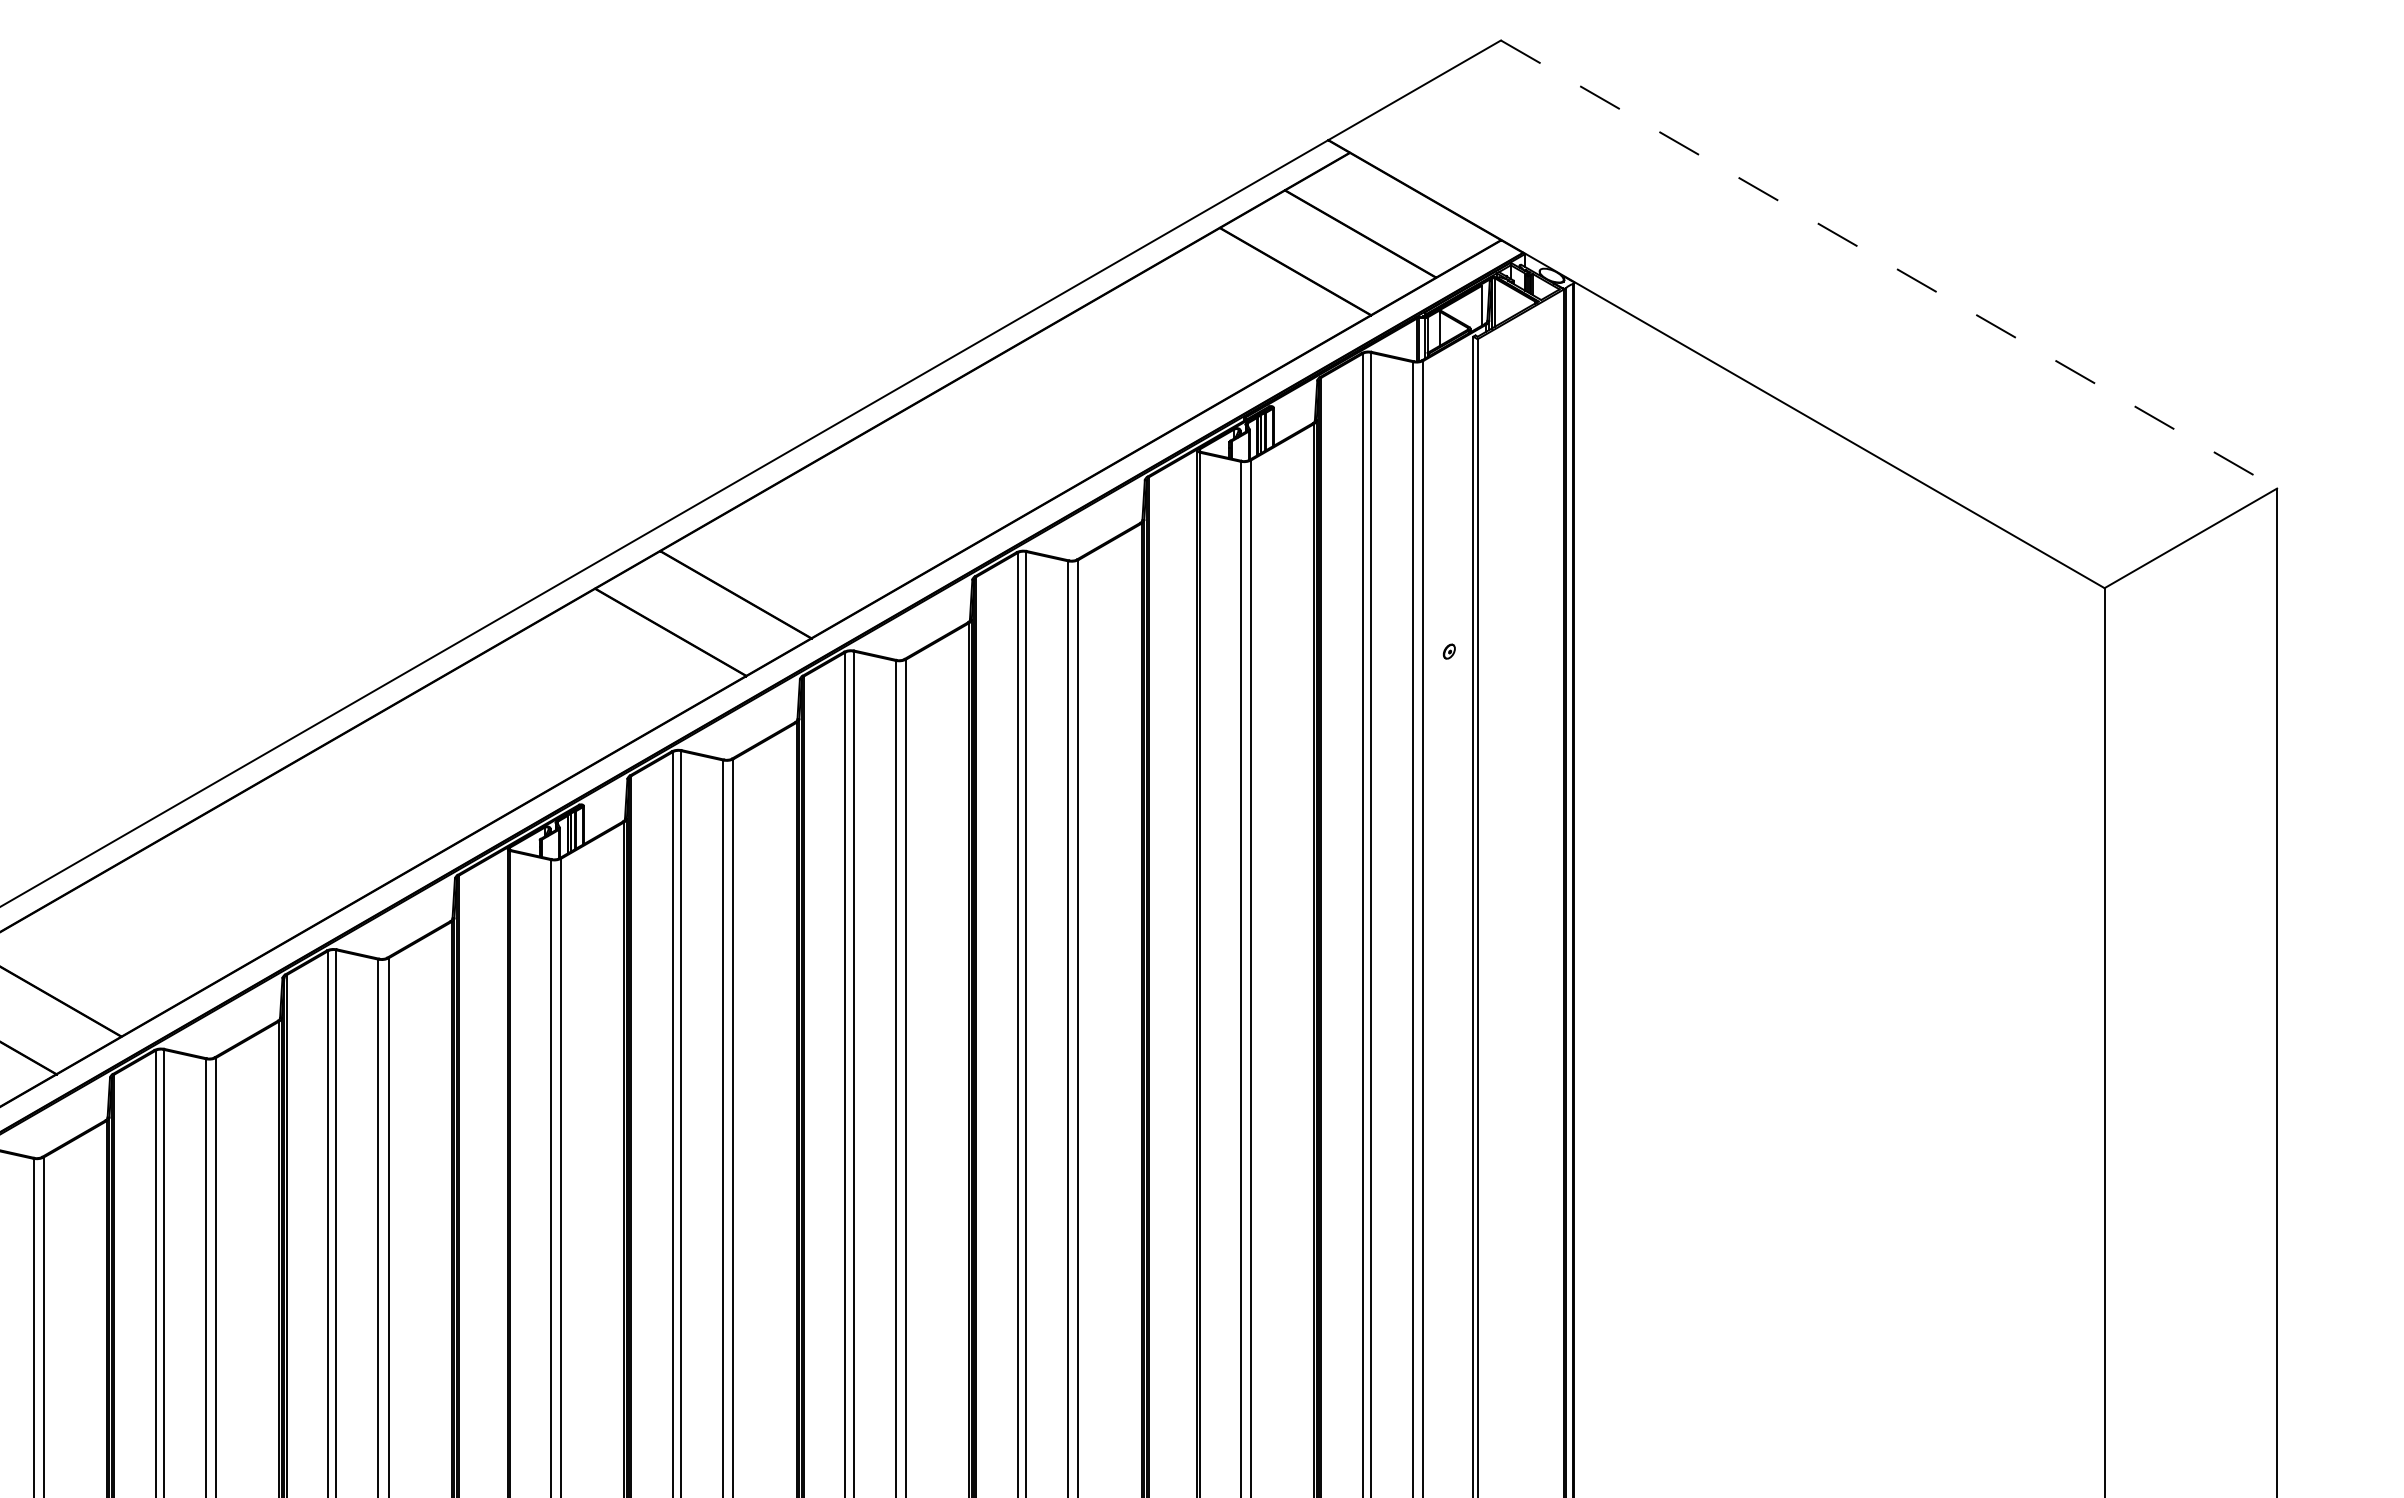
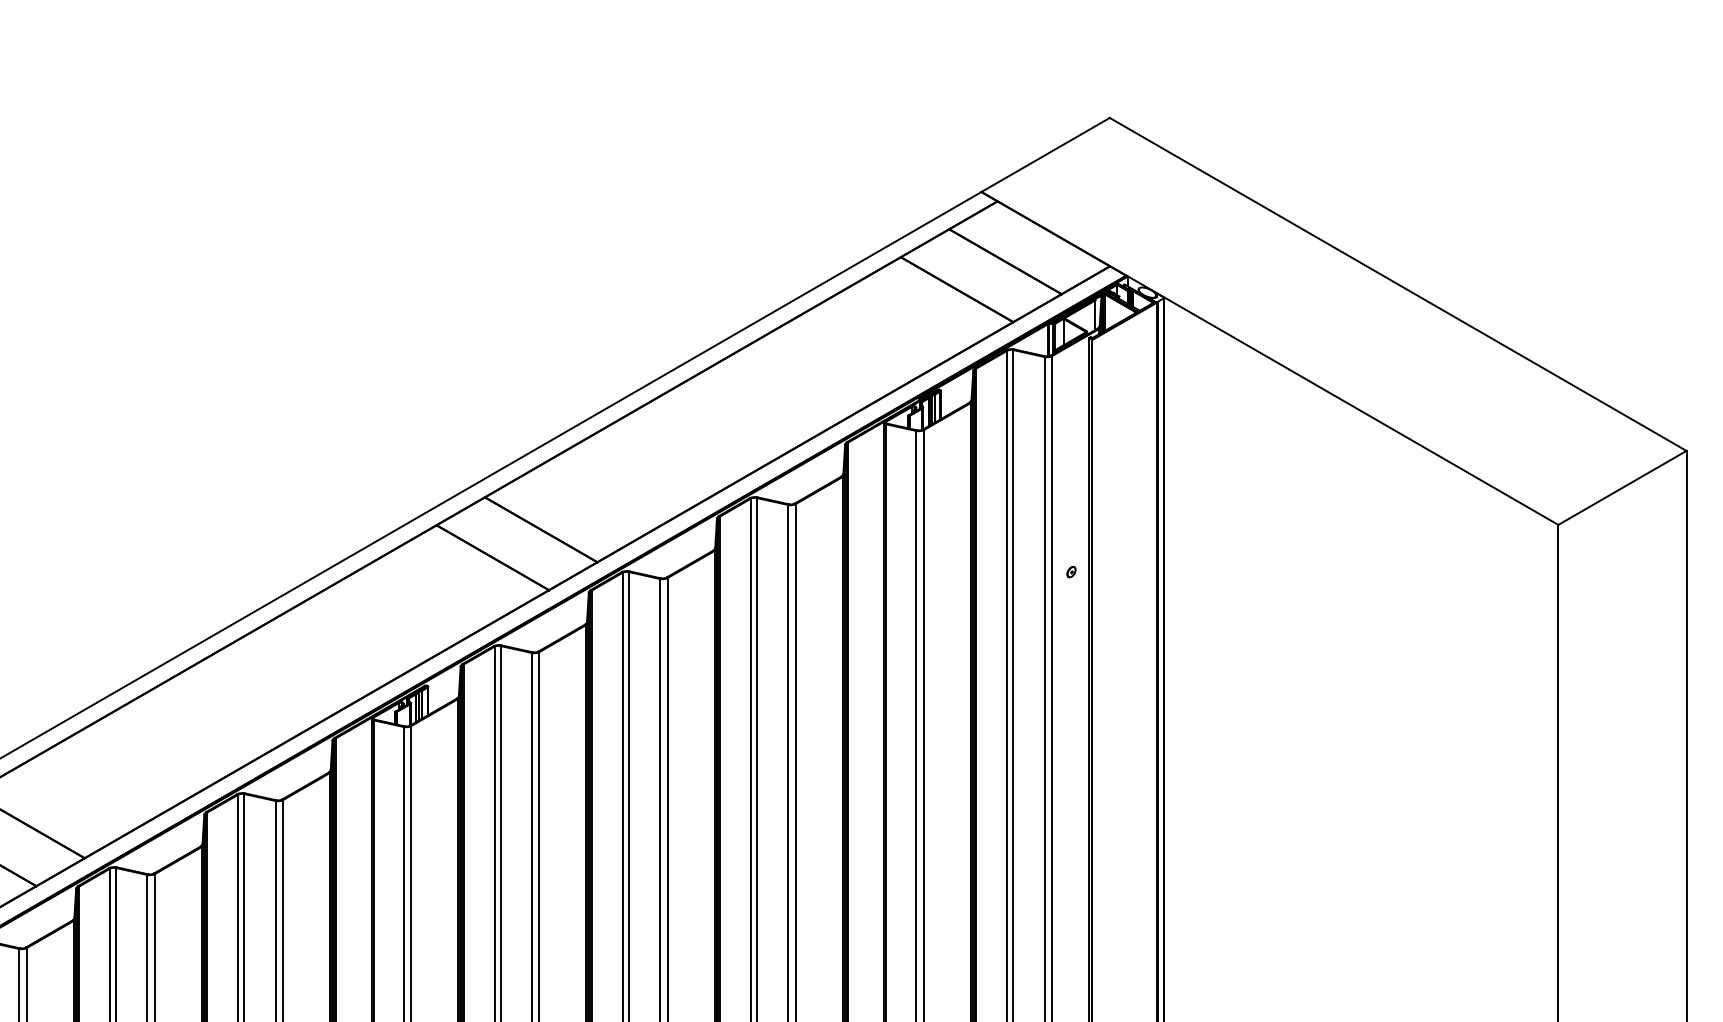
line: (1889, 264) -> (1398, 284), dashed -> solid

